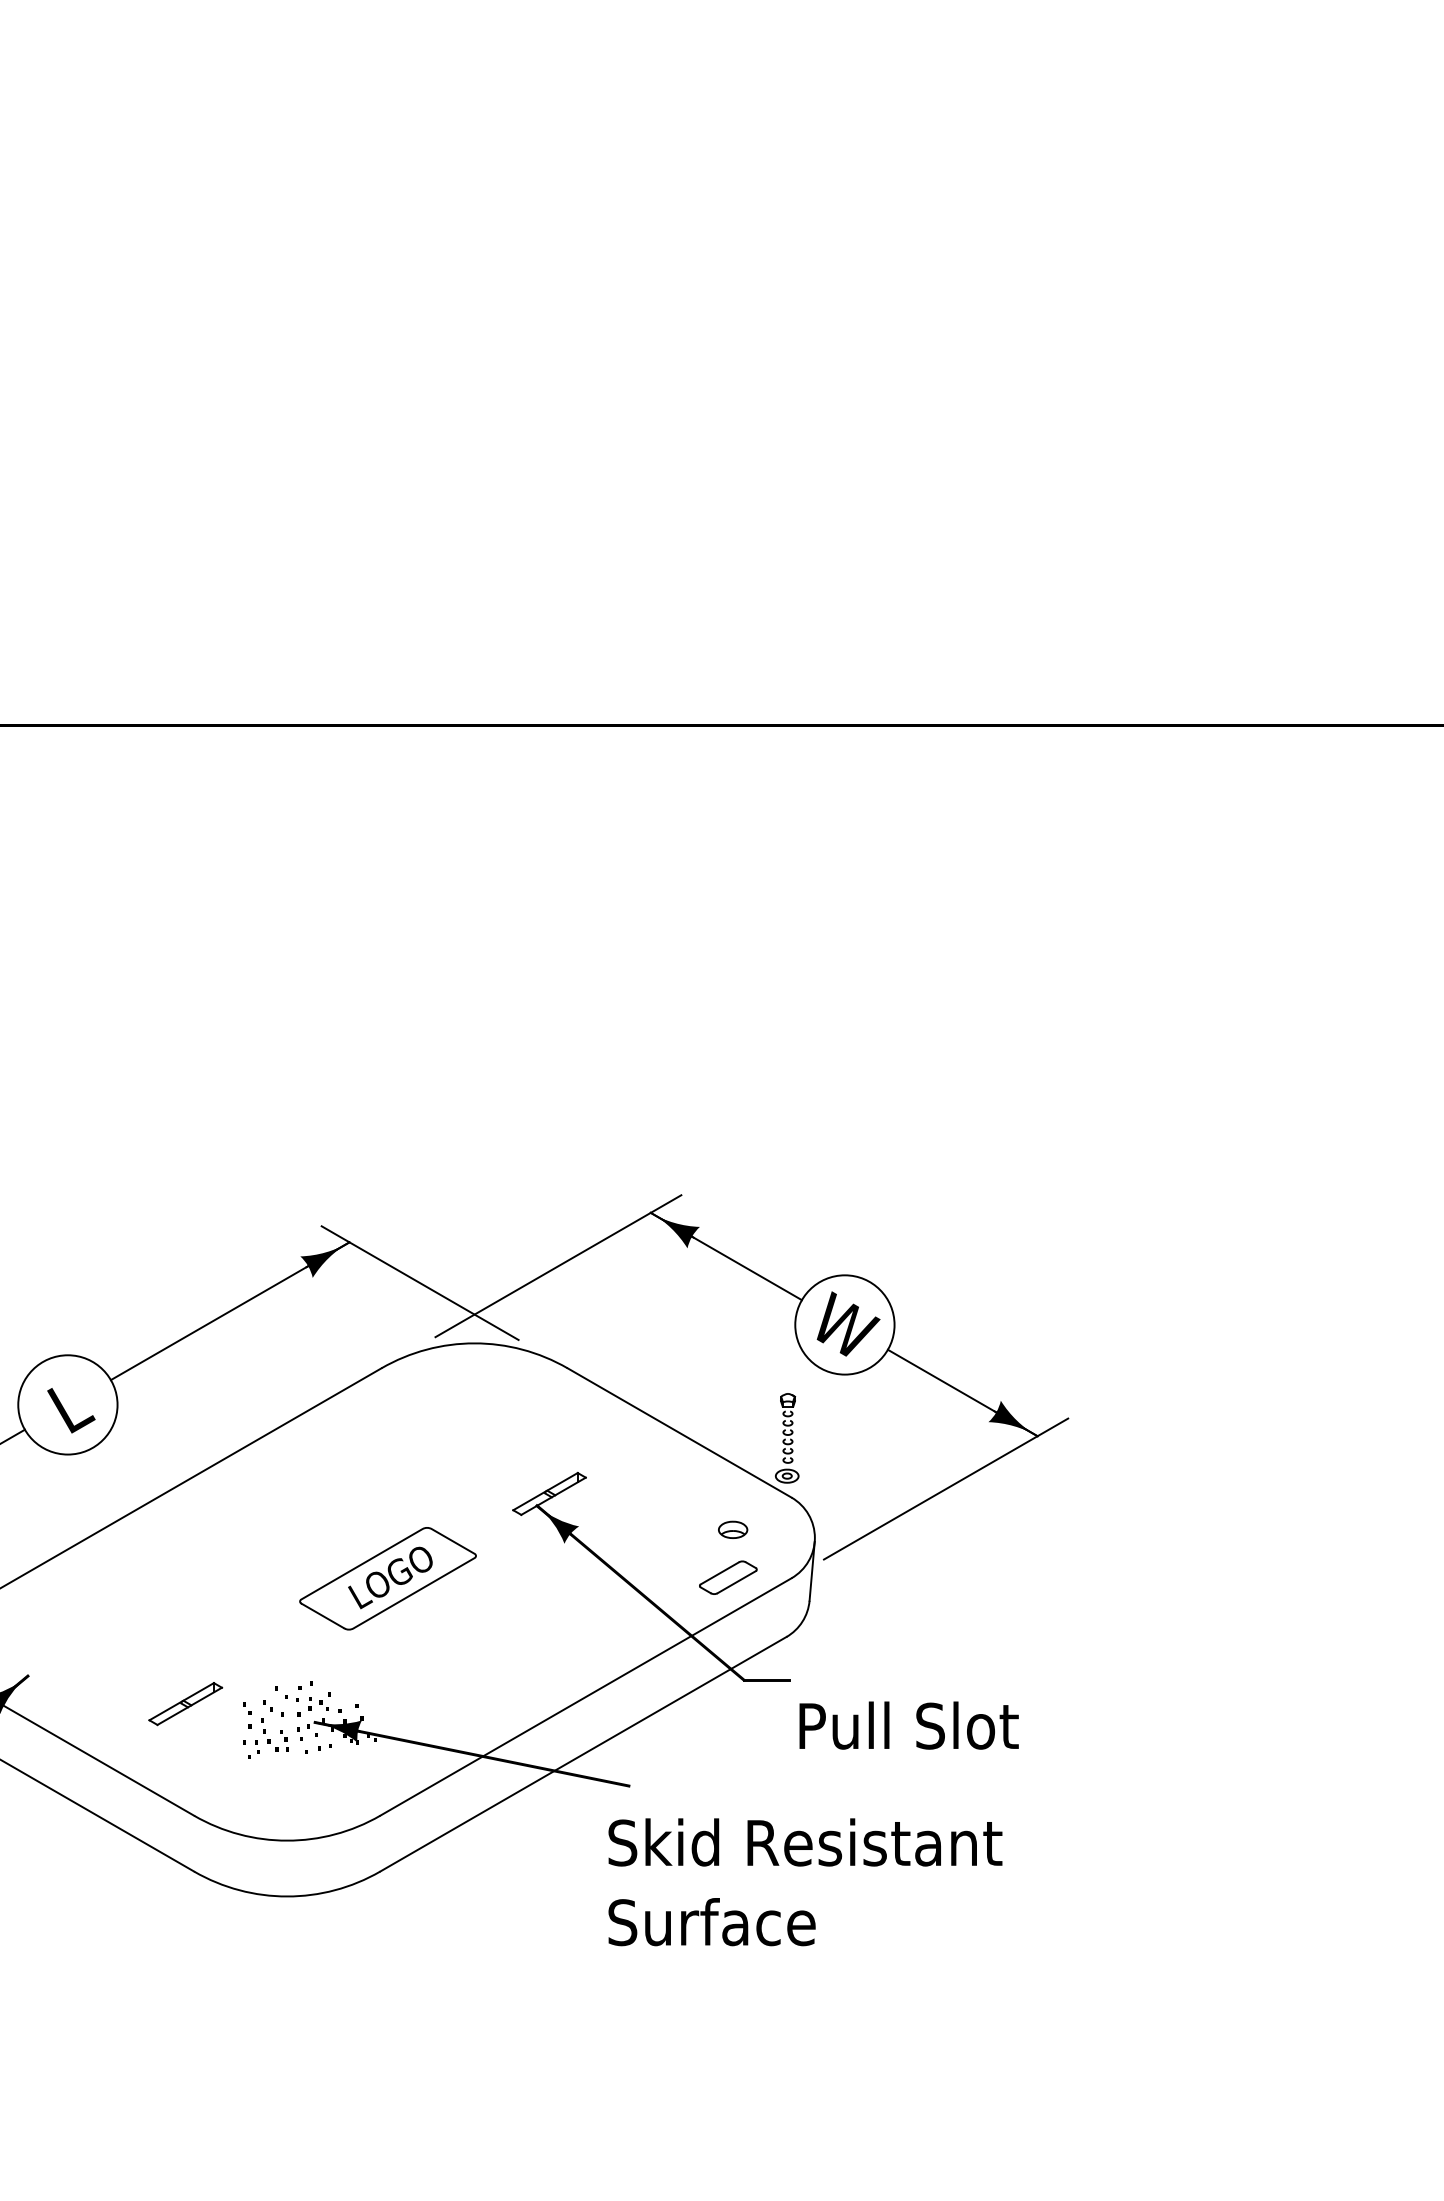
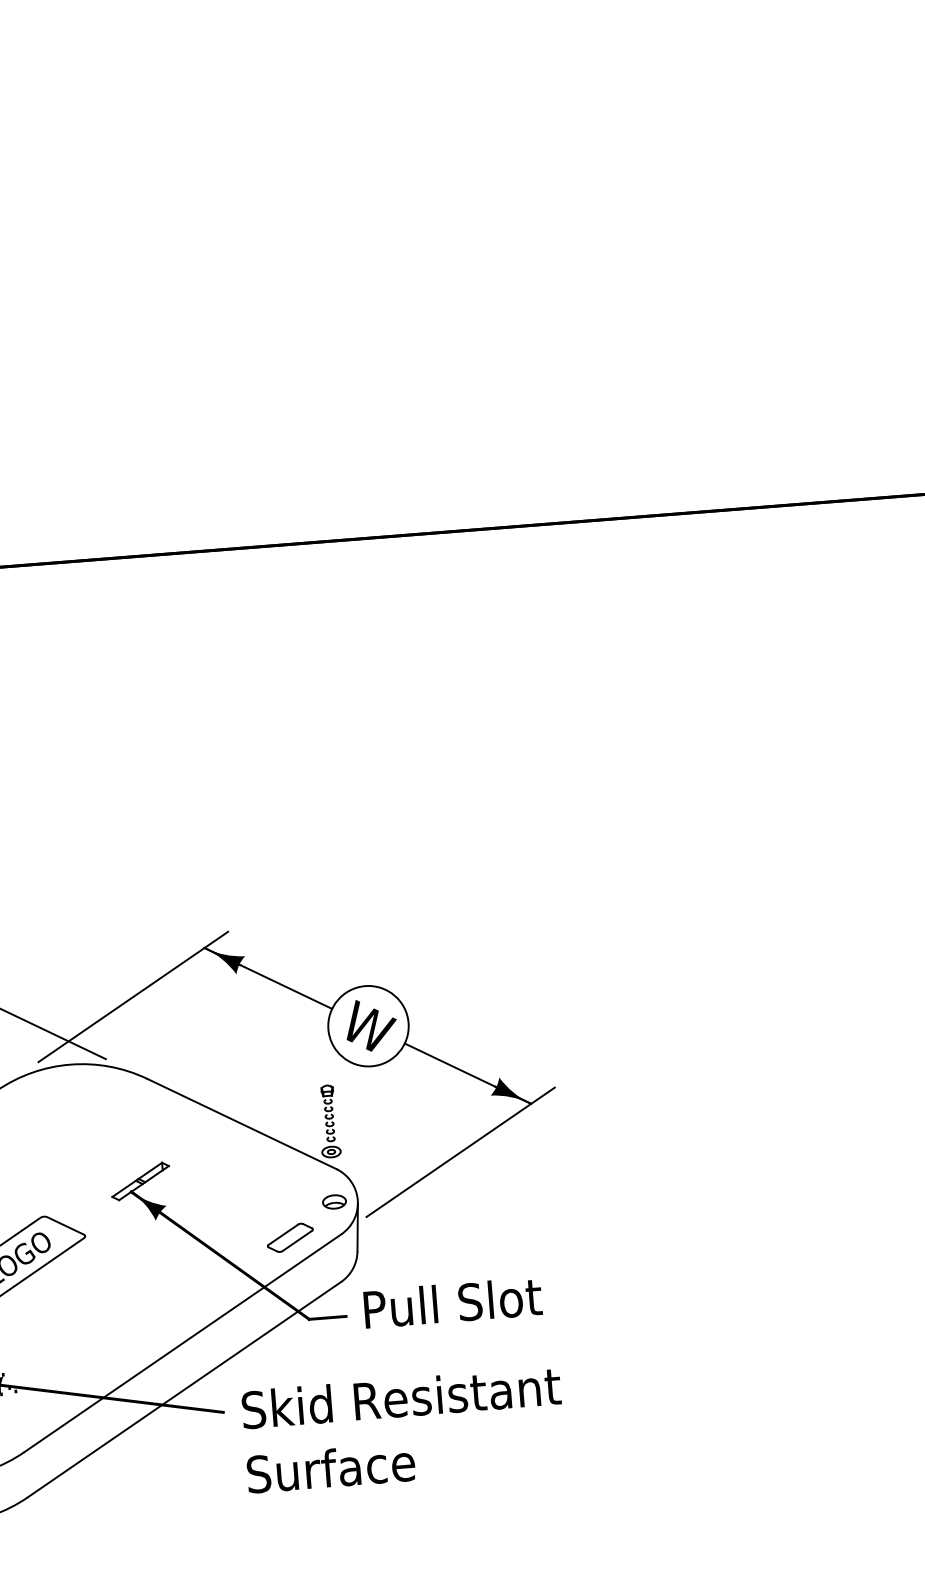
part: (733, 1529) -> (334, 1201), moved
text: (908, 1725) -> (452, 1302), moved
text: (805, 1882) -> (404, 1430), moved

